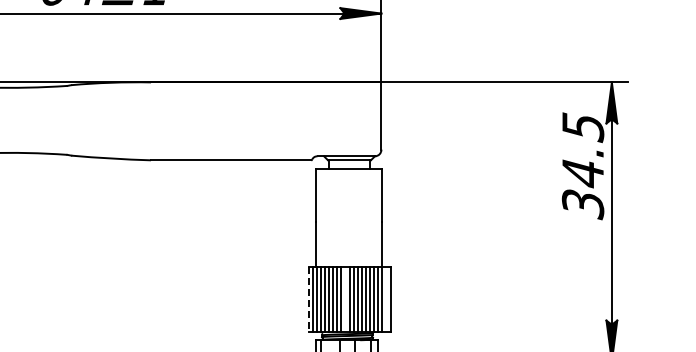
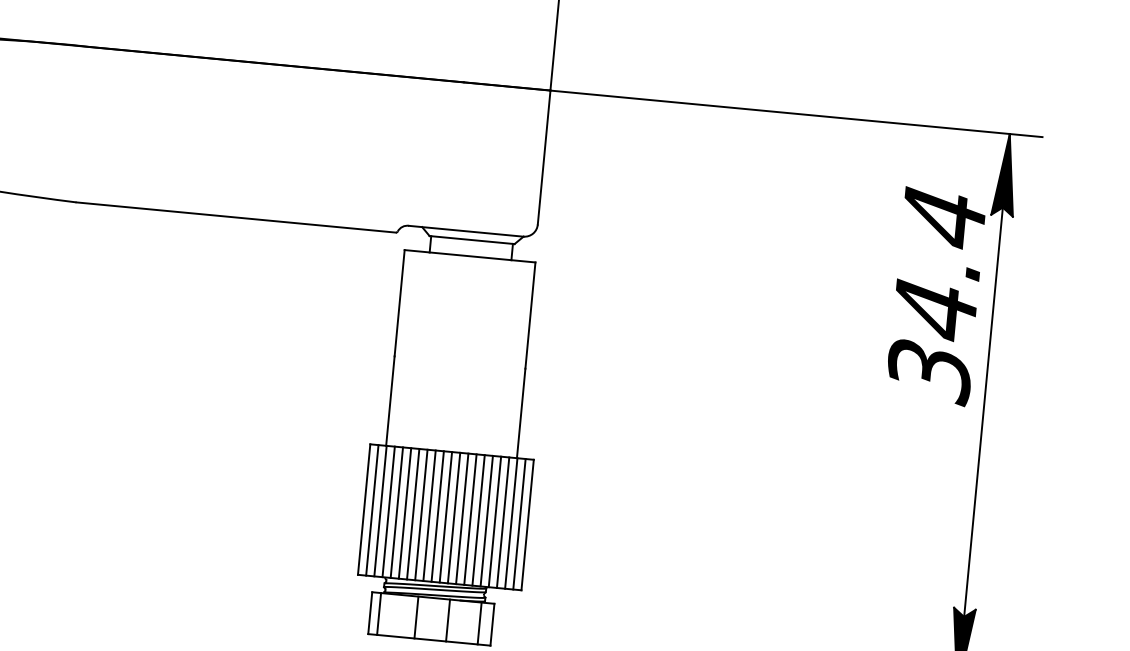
text: (583, 127) -> (944, 218), 34.5 -> 34.4
line: (308, 299) -> (364, 509), dashed -> solid
line: (345, 299) -> (437, 516), added
line: (386, 299) -> (519, 524), added

